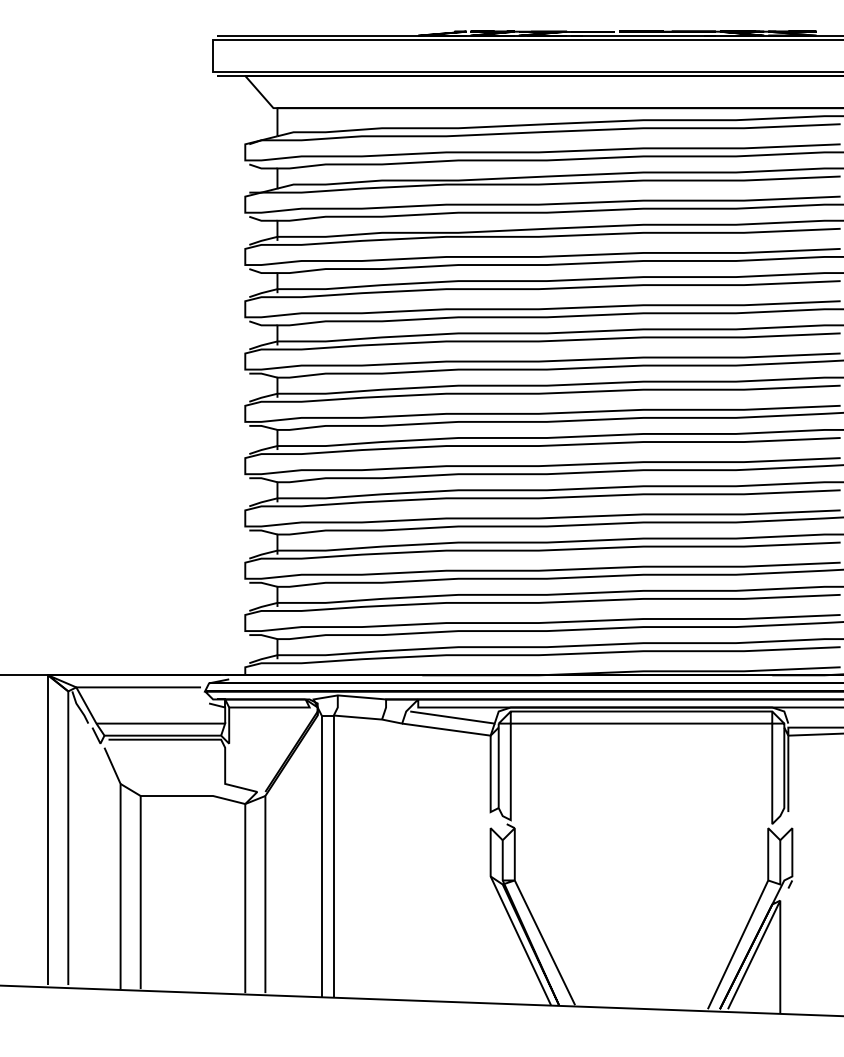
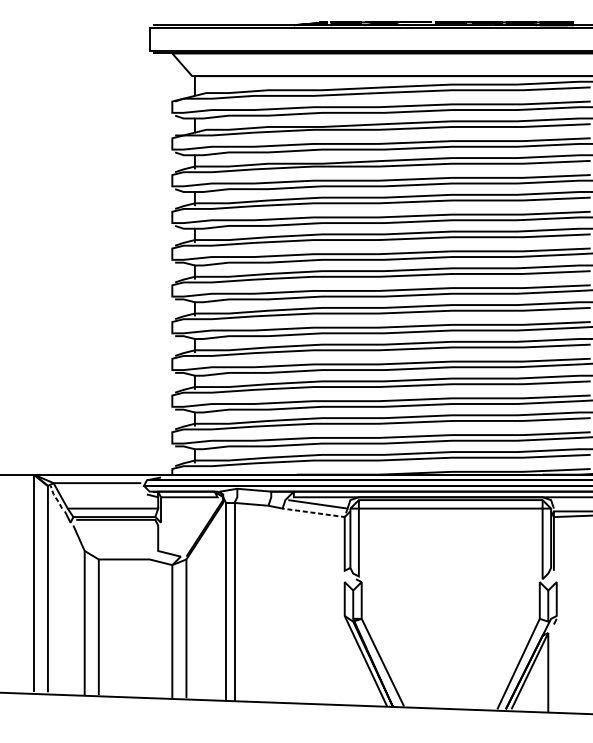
line: (79, 708) -> (55, 497), solid -> dashed
line: (453, 730) -> (318, 513), solid -> dashed

